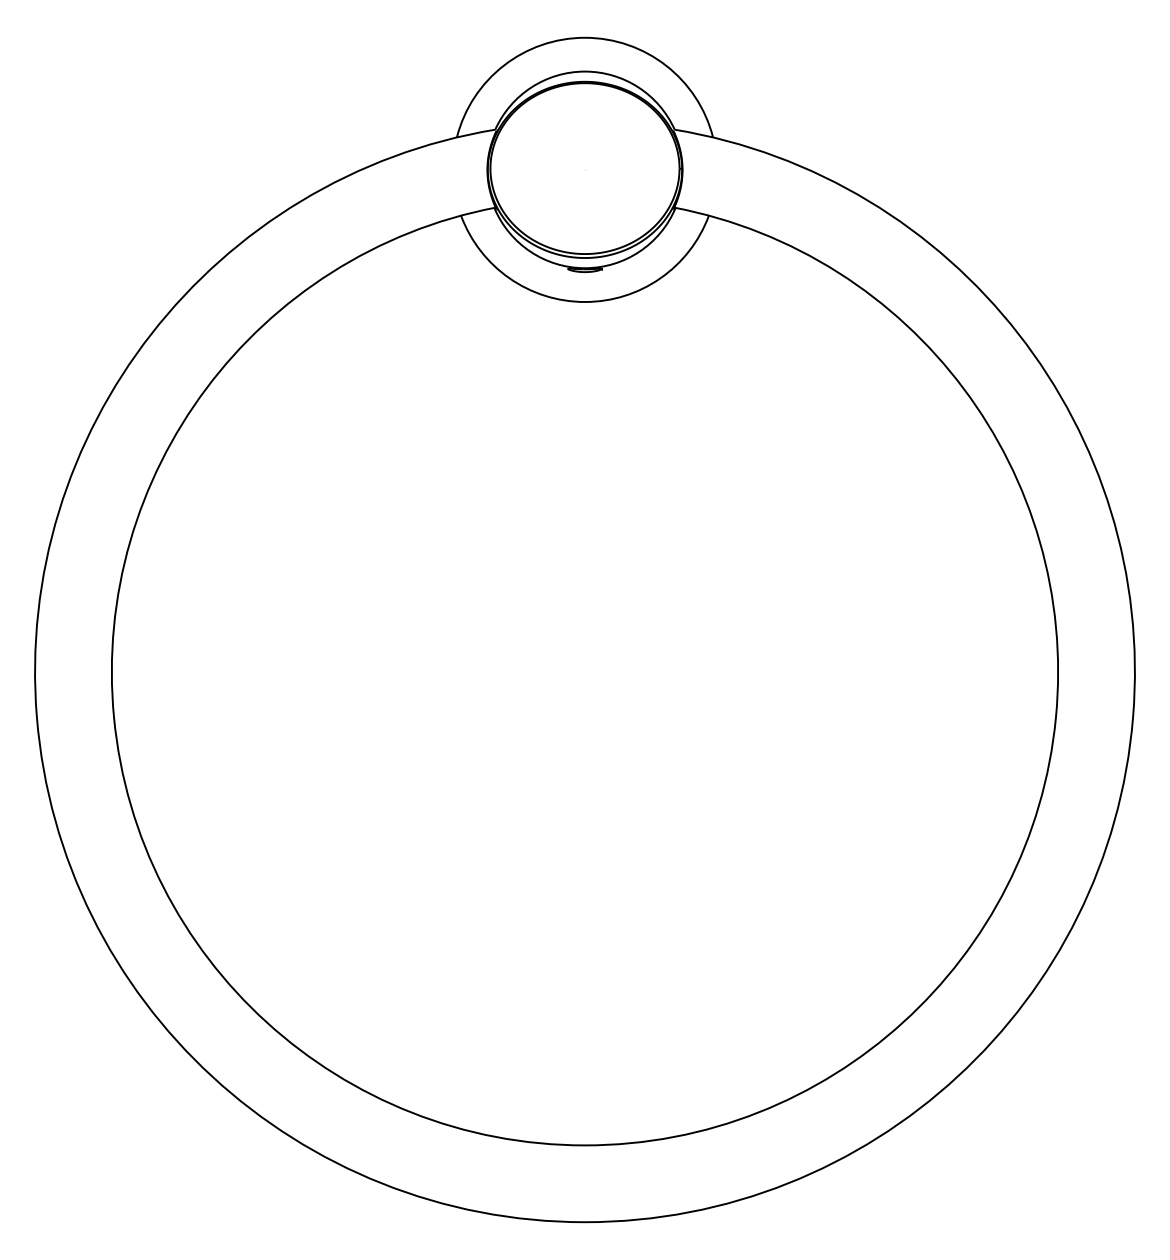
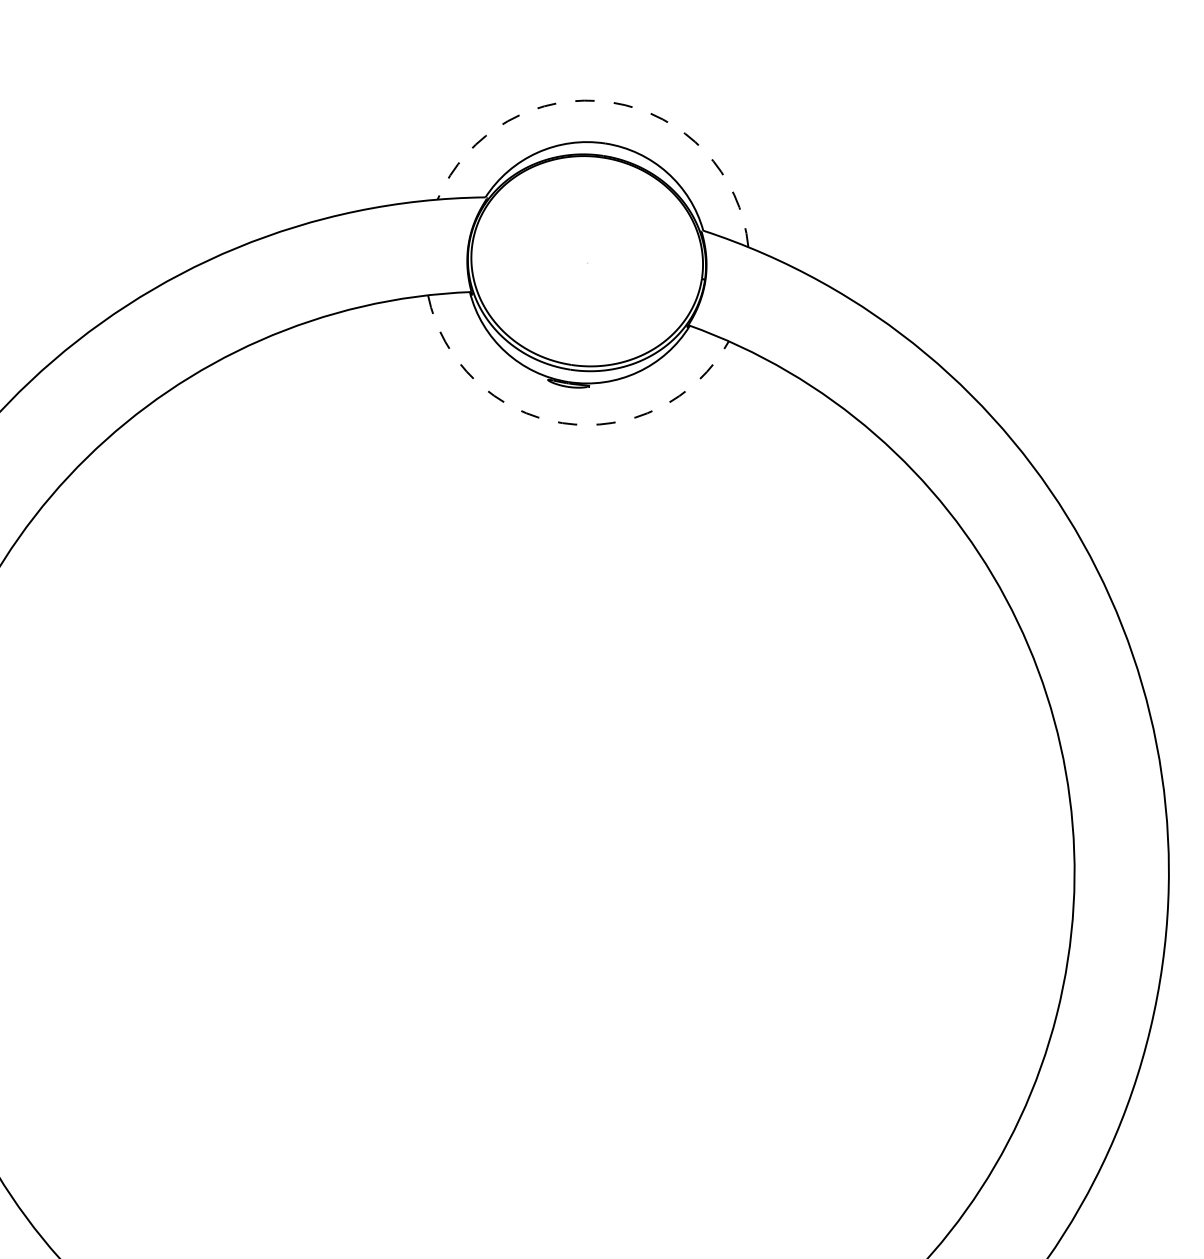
arc: (584, 37) -> (610, 102), solid -> dashed
arc: (584, 302) -> (561, 423), solid -> dashed

